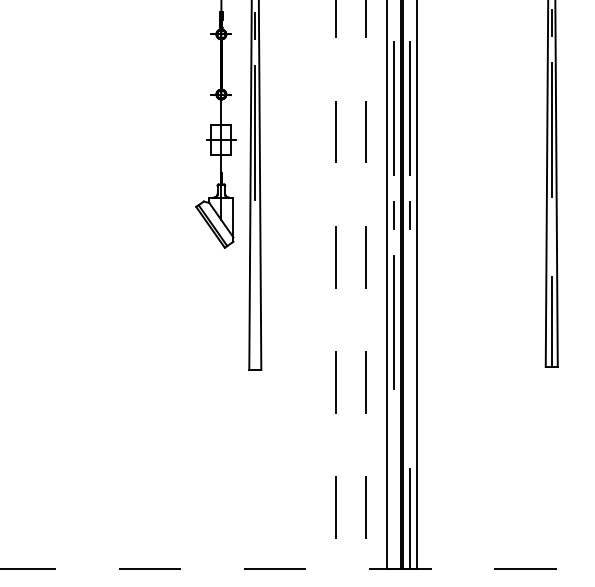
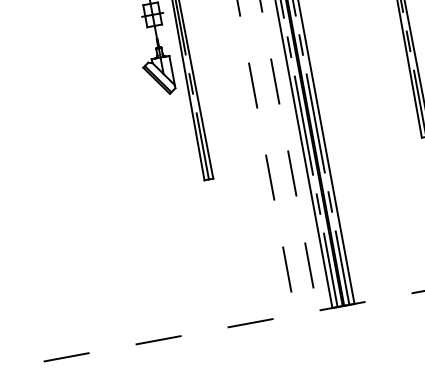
line: (551, 236) -> (408, 41), added
line: (255, 239) -> (191, 83), added
line: (409, 322) -> (315, 123), added
line: (255, 324) -> (202, 146), added
line: (393, 428) -> (318, 203), added
line: (409, 428) -> (330, 201), added
line: (393, 519) -> (330, 270), added

